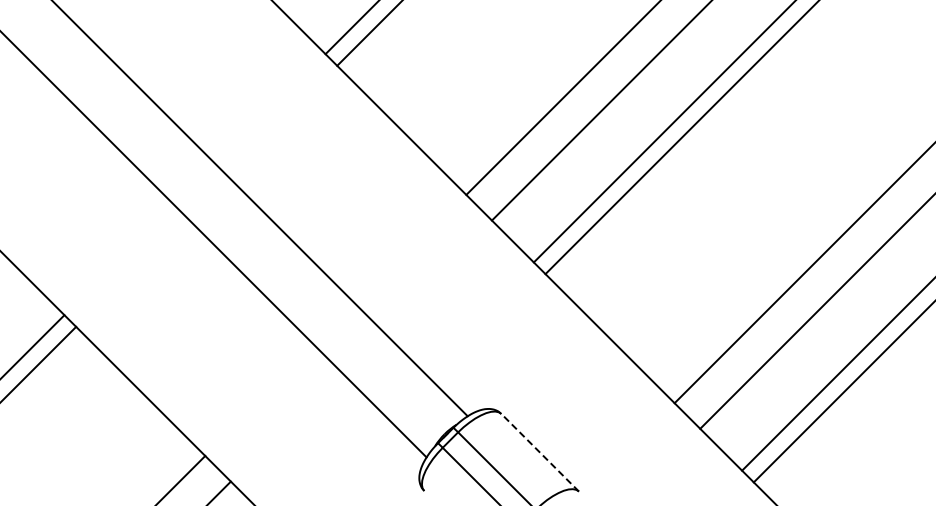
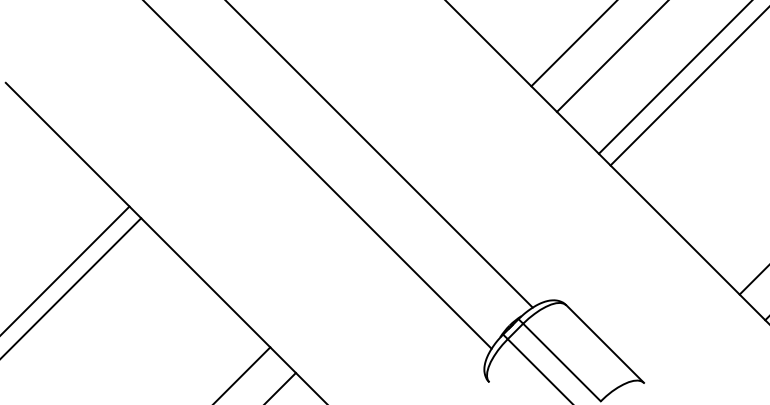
line: (540, 452) -> (605, 343), dashed -> solid

